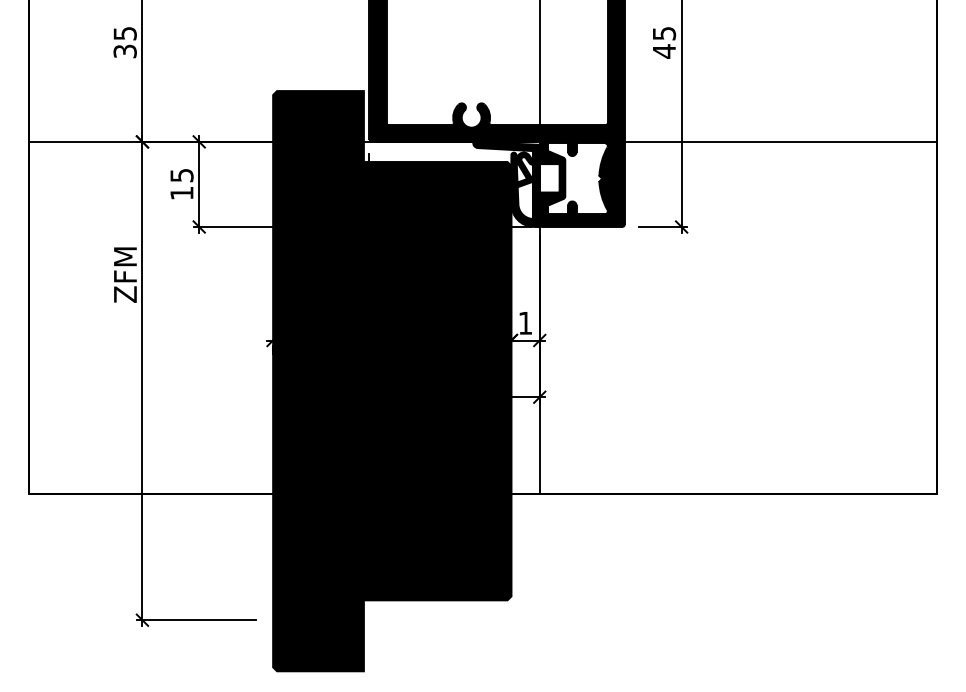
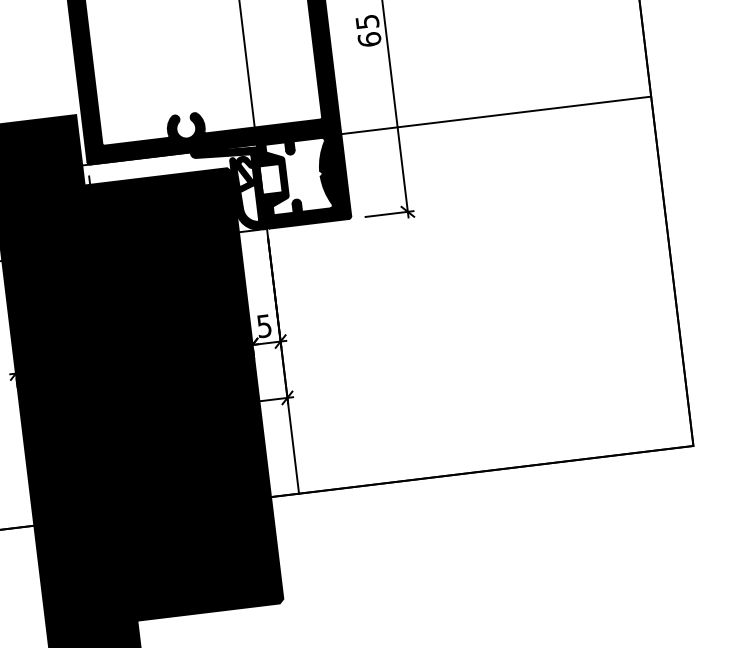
text: (664, 51) -> (369, 39), 45 -> 65
text: (524, 323) -> (263, 326), 1 -> 5

